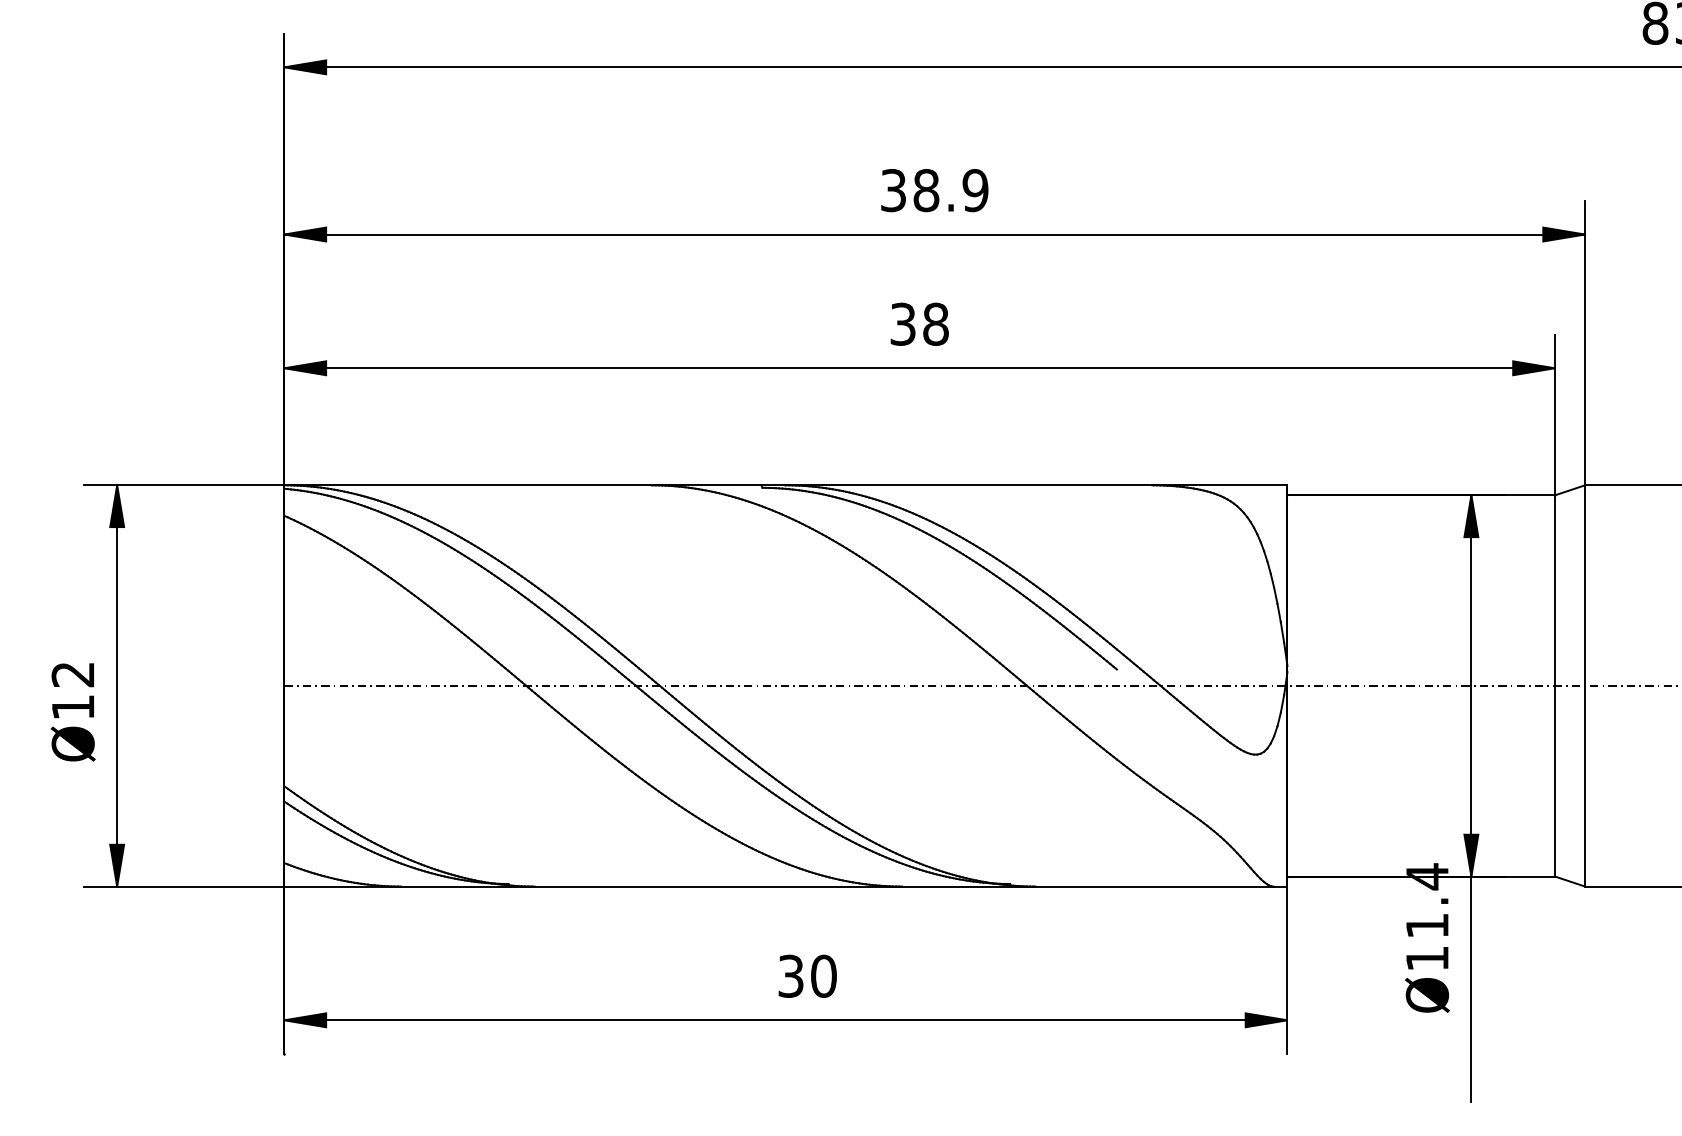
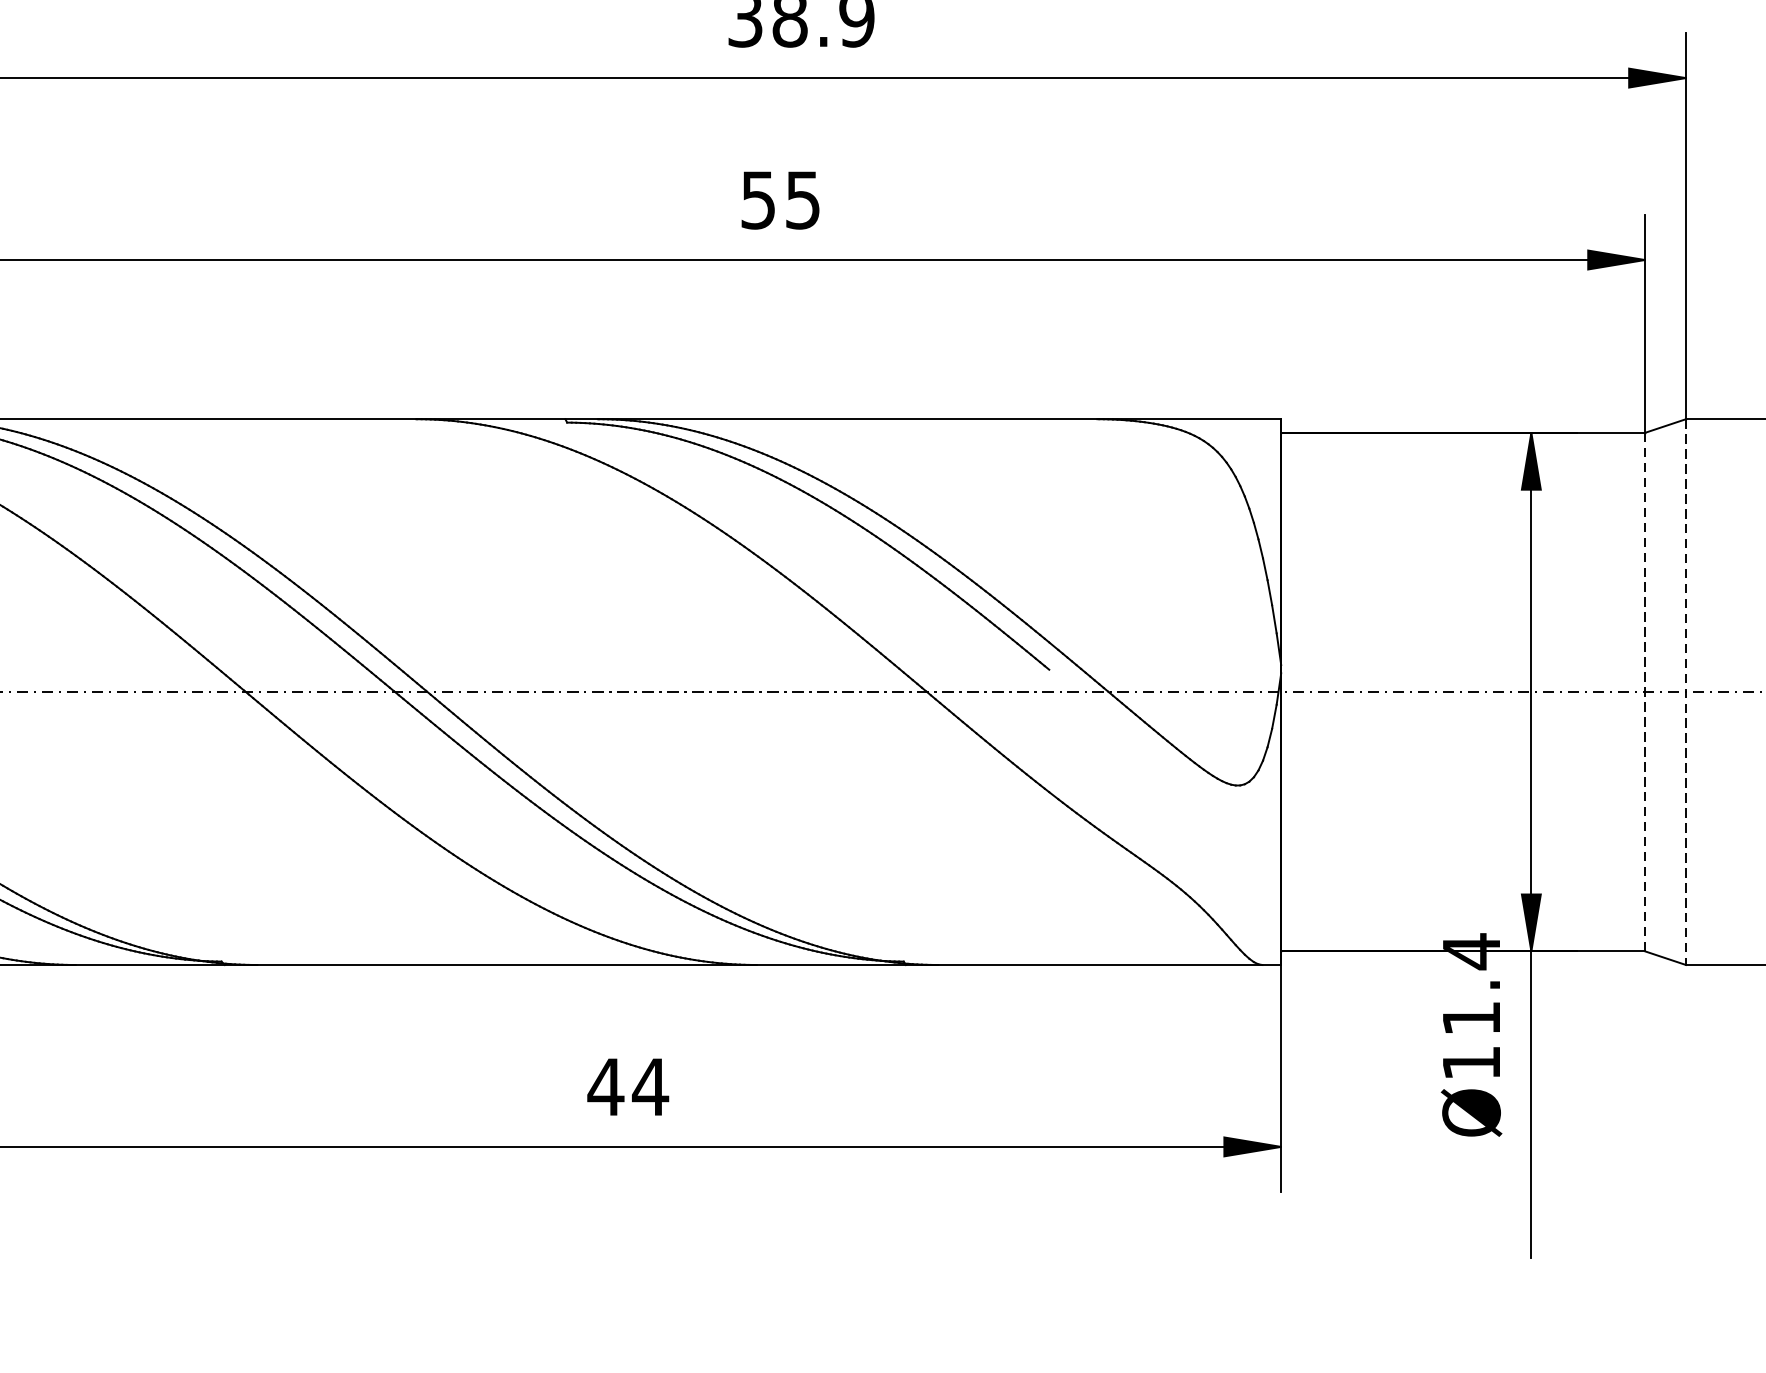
text: (919, 323) -> (780, 199), 38 -> 55
line: (1554, 685) -> (1644, 691), solid -> dashed
line: (1585, 685) -> (1686, 691), solid -> dashed
text: (807, 975) -> (628, 1085), 30 -> 44

